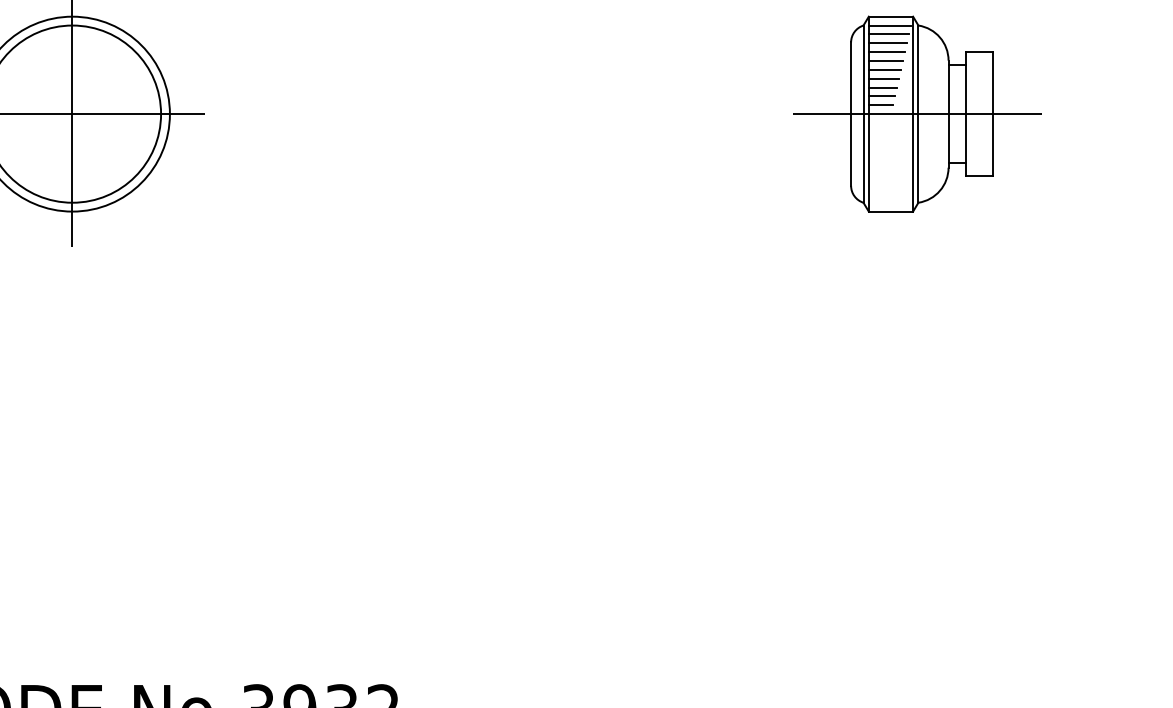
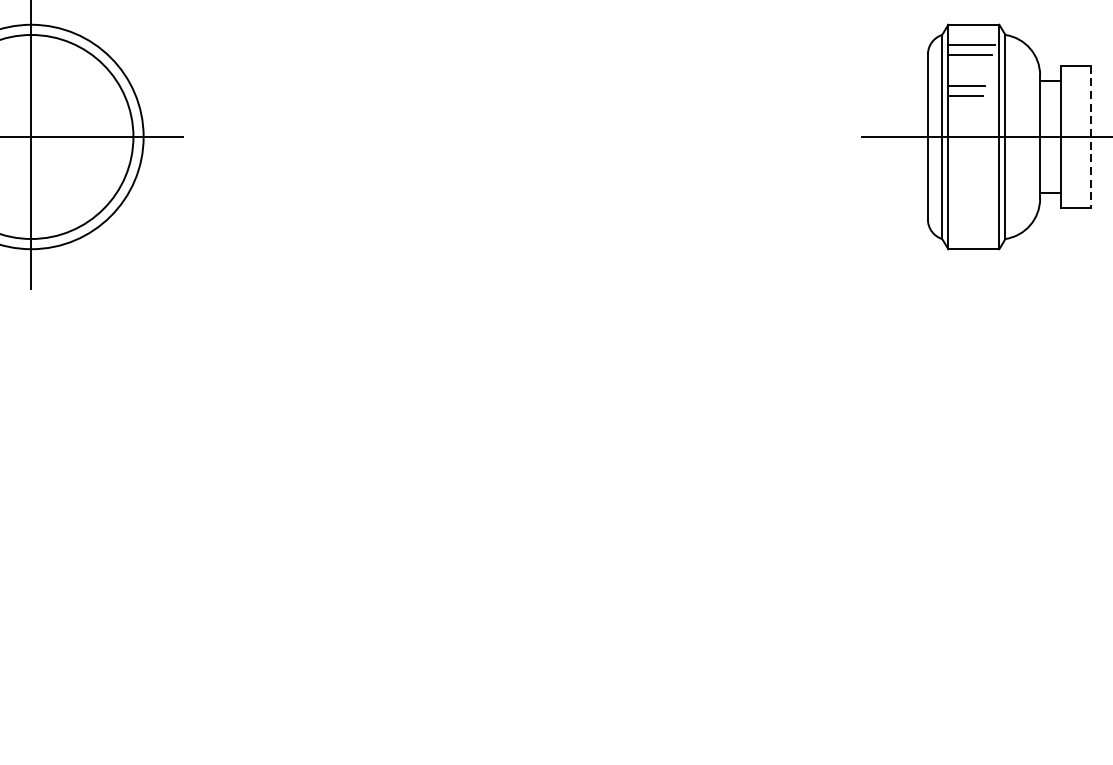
line: (889, 25) -> (972, 34), removed
line: (886, 52) -> (968, 66), removed
line: (885, 60) -> (967, 75), removed
line: (882, 87) -> (964, 106), removed
line: (881, 96) -> (962, 116), removed
line: (880, 105) -> (961, 127), removed
line: (992, 114) -> (1090, 137), solid -> dashed

